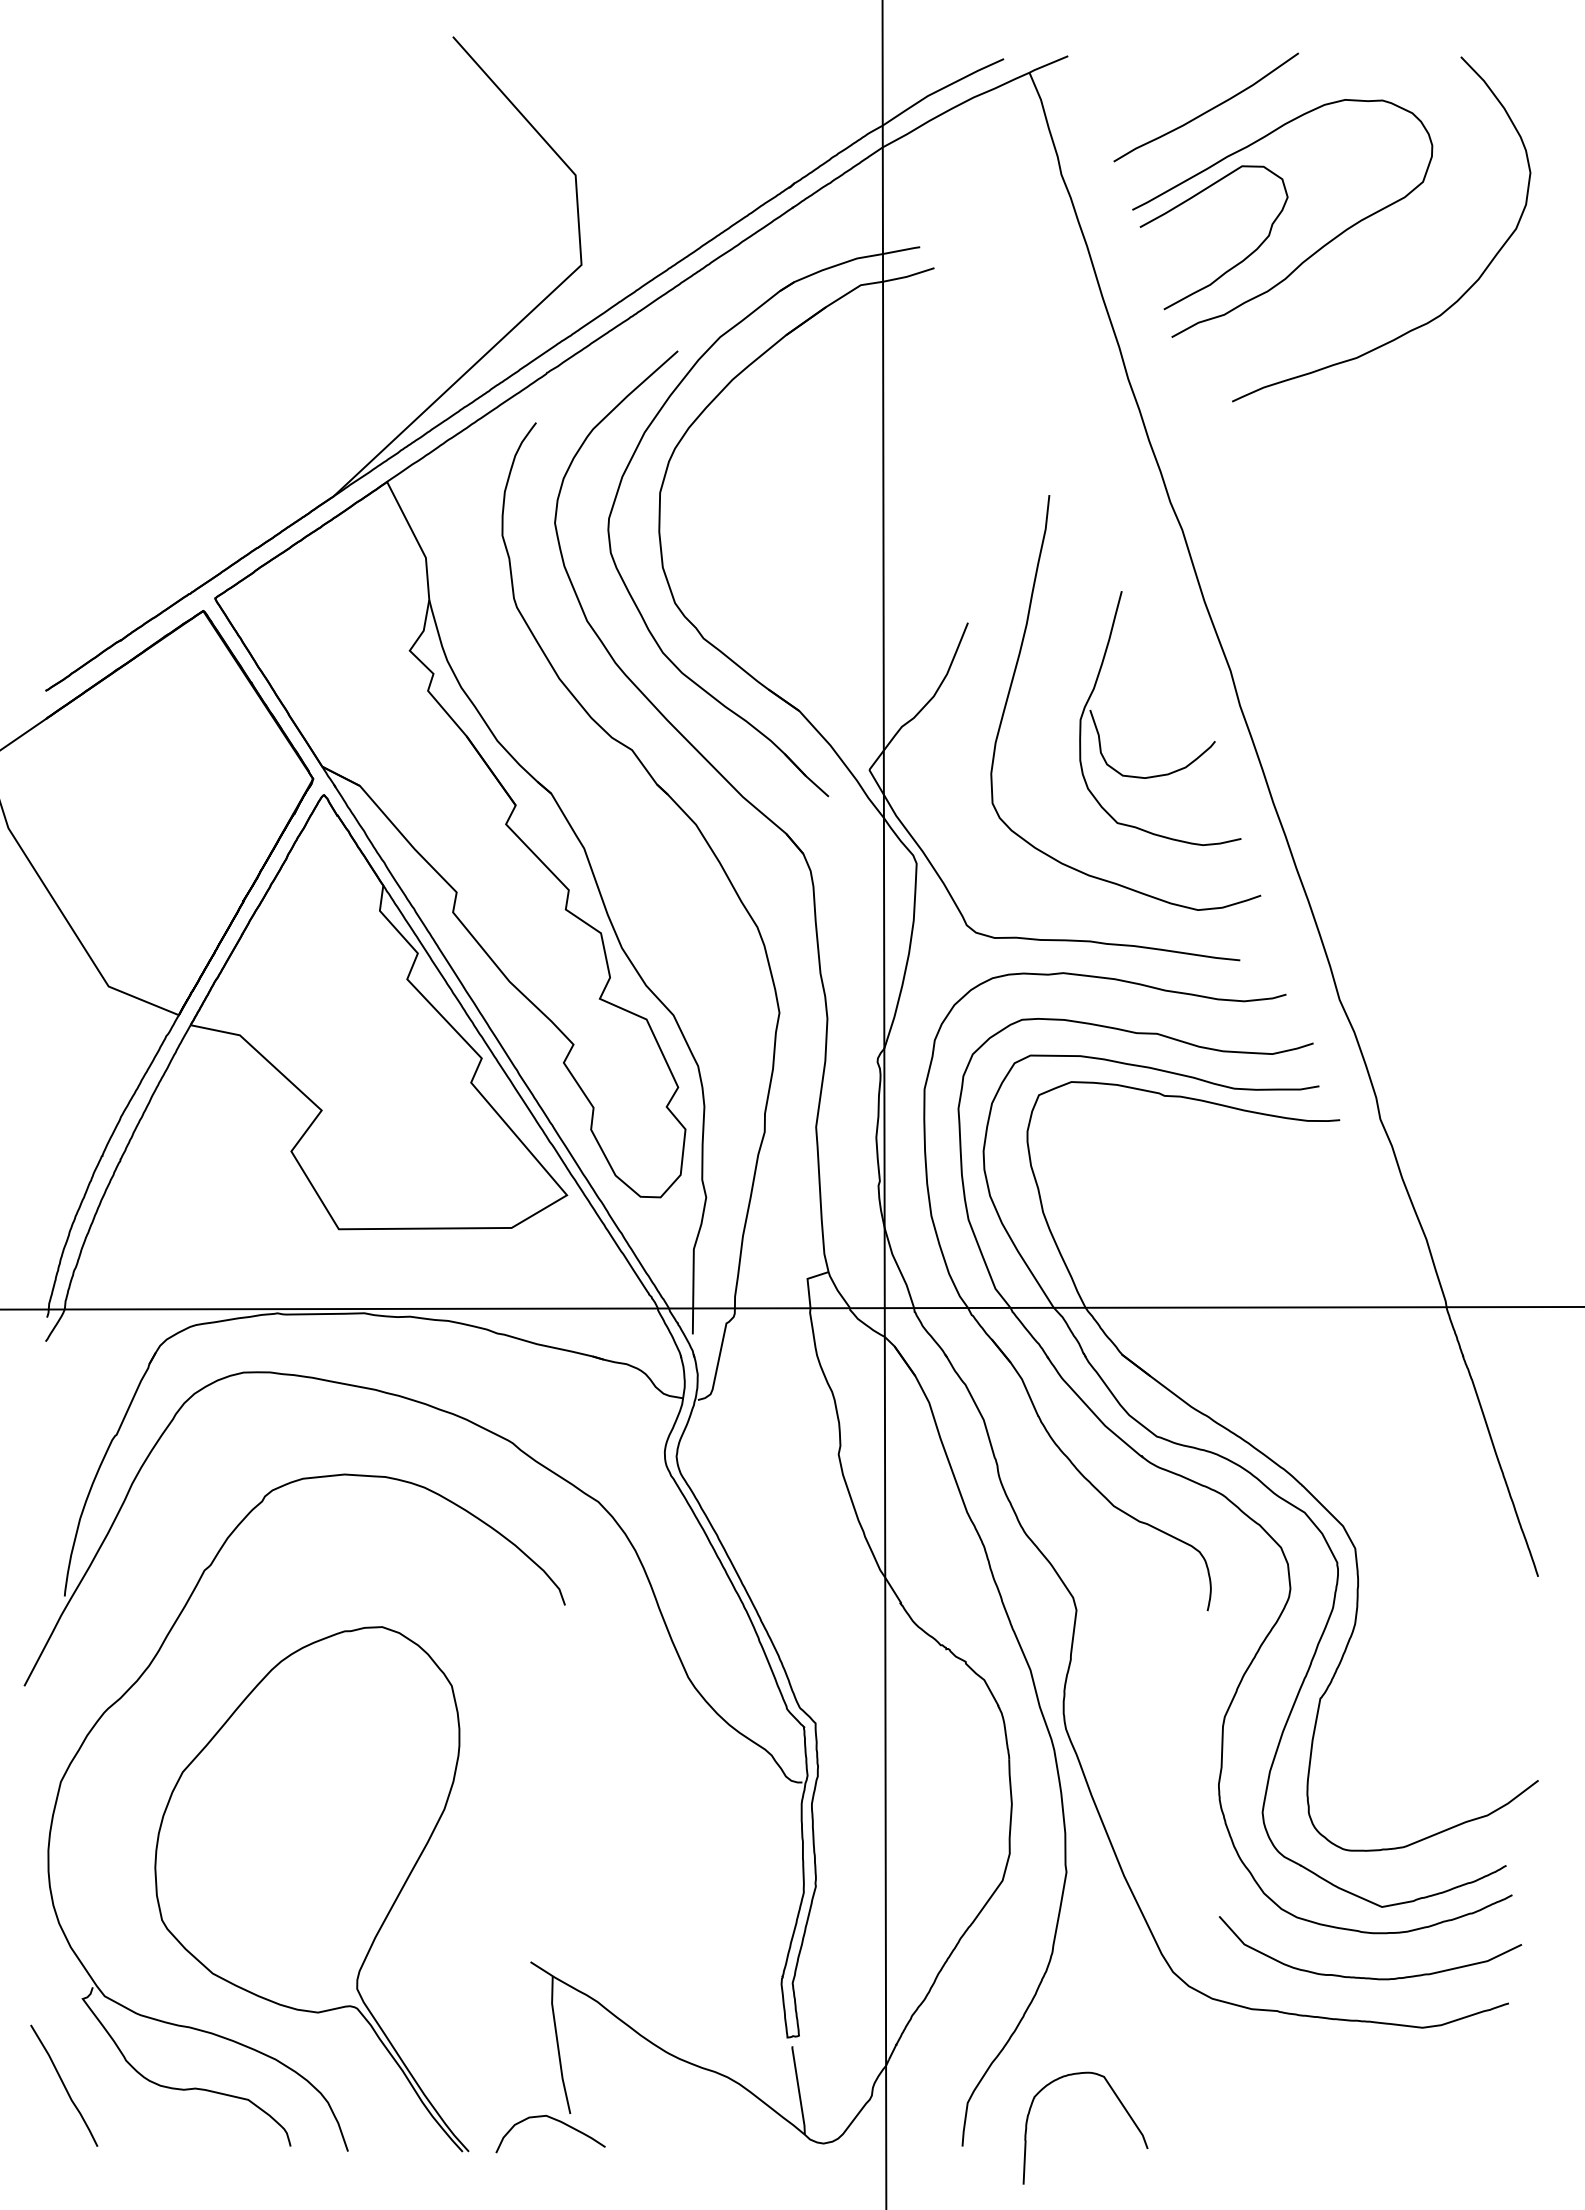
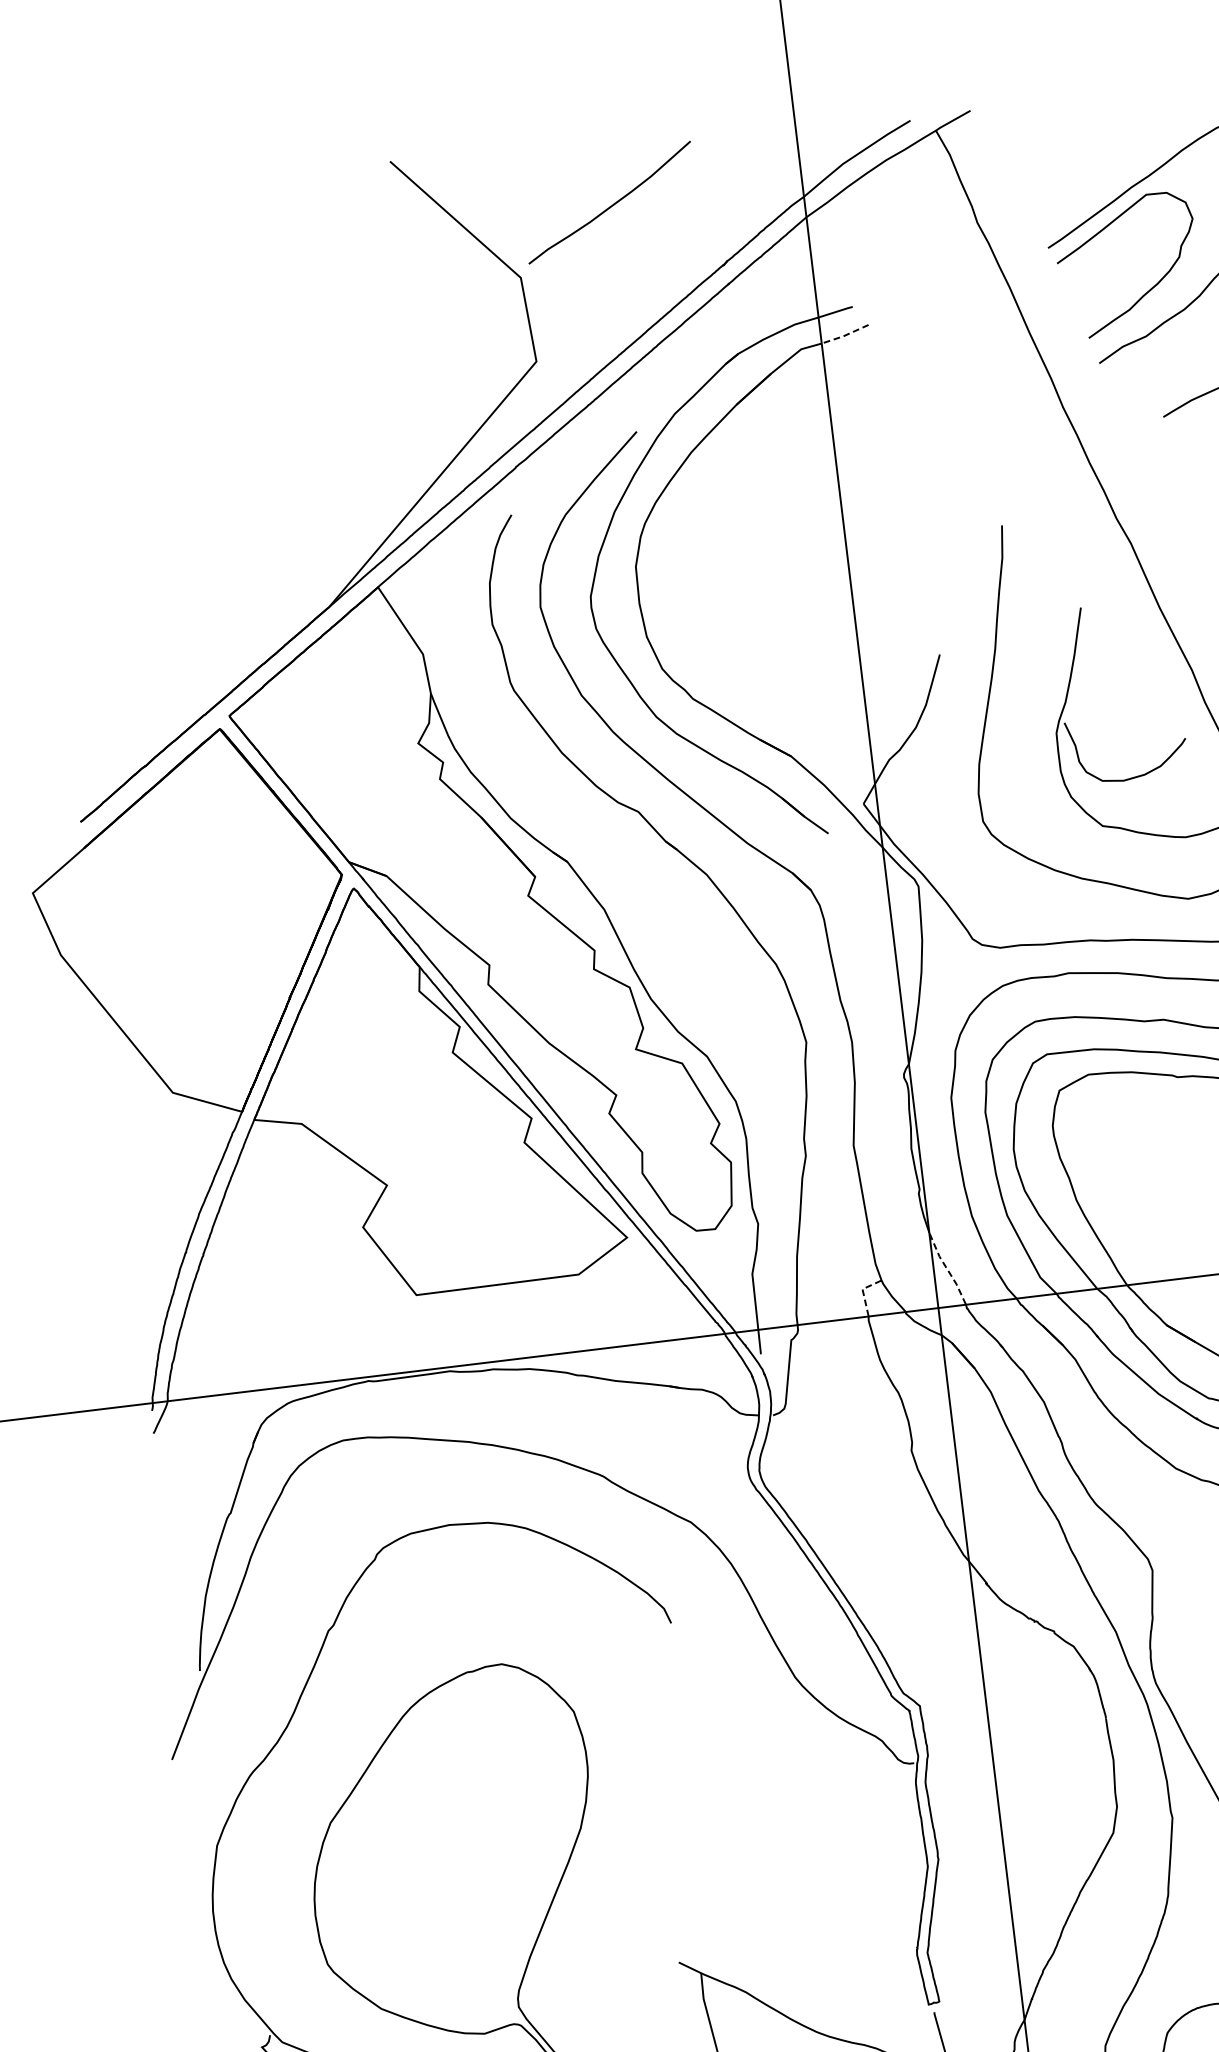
curve: (1207, 110) -> (611, 205), moved
line: (908, 276) -> (845, 335), solid -> dashed
line: (898, 1267) -> (946, 1268), solid -> dashed
line: (807, 1281) -> (862, 1291), solid -> dashed

